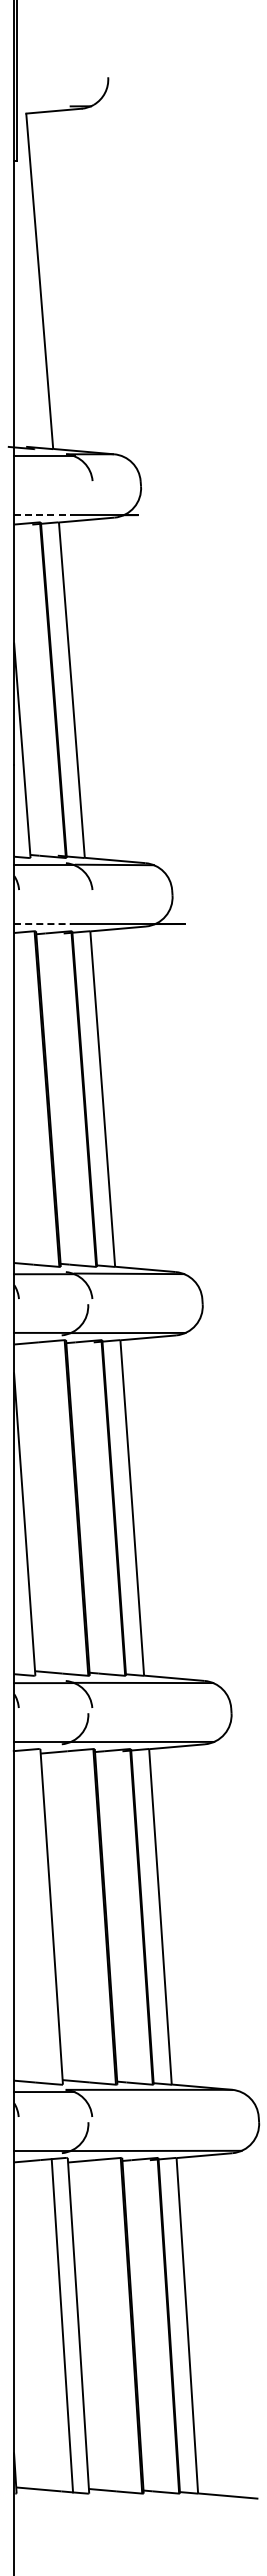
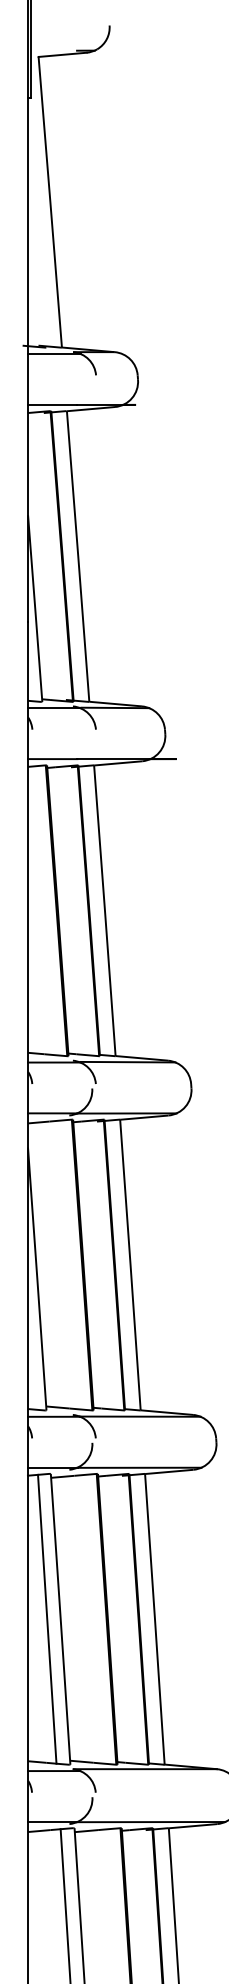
line: (42, 515) -> (52, 405), dashed -> solid
line: (42, 924) -> (52, 759), dashed -> solid
line: (35, 1916) -> (46, 1618), added

